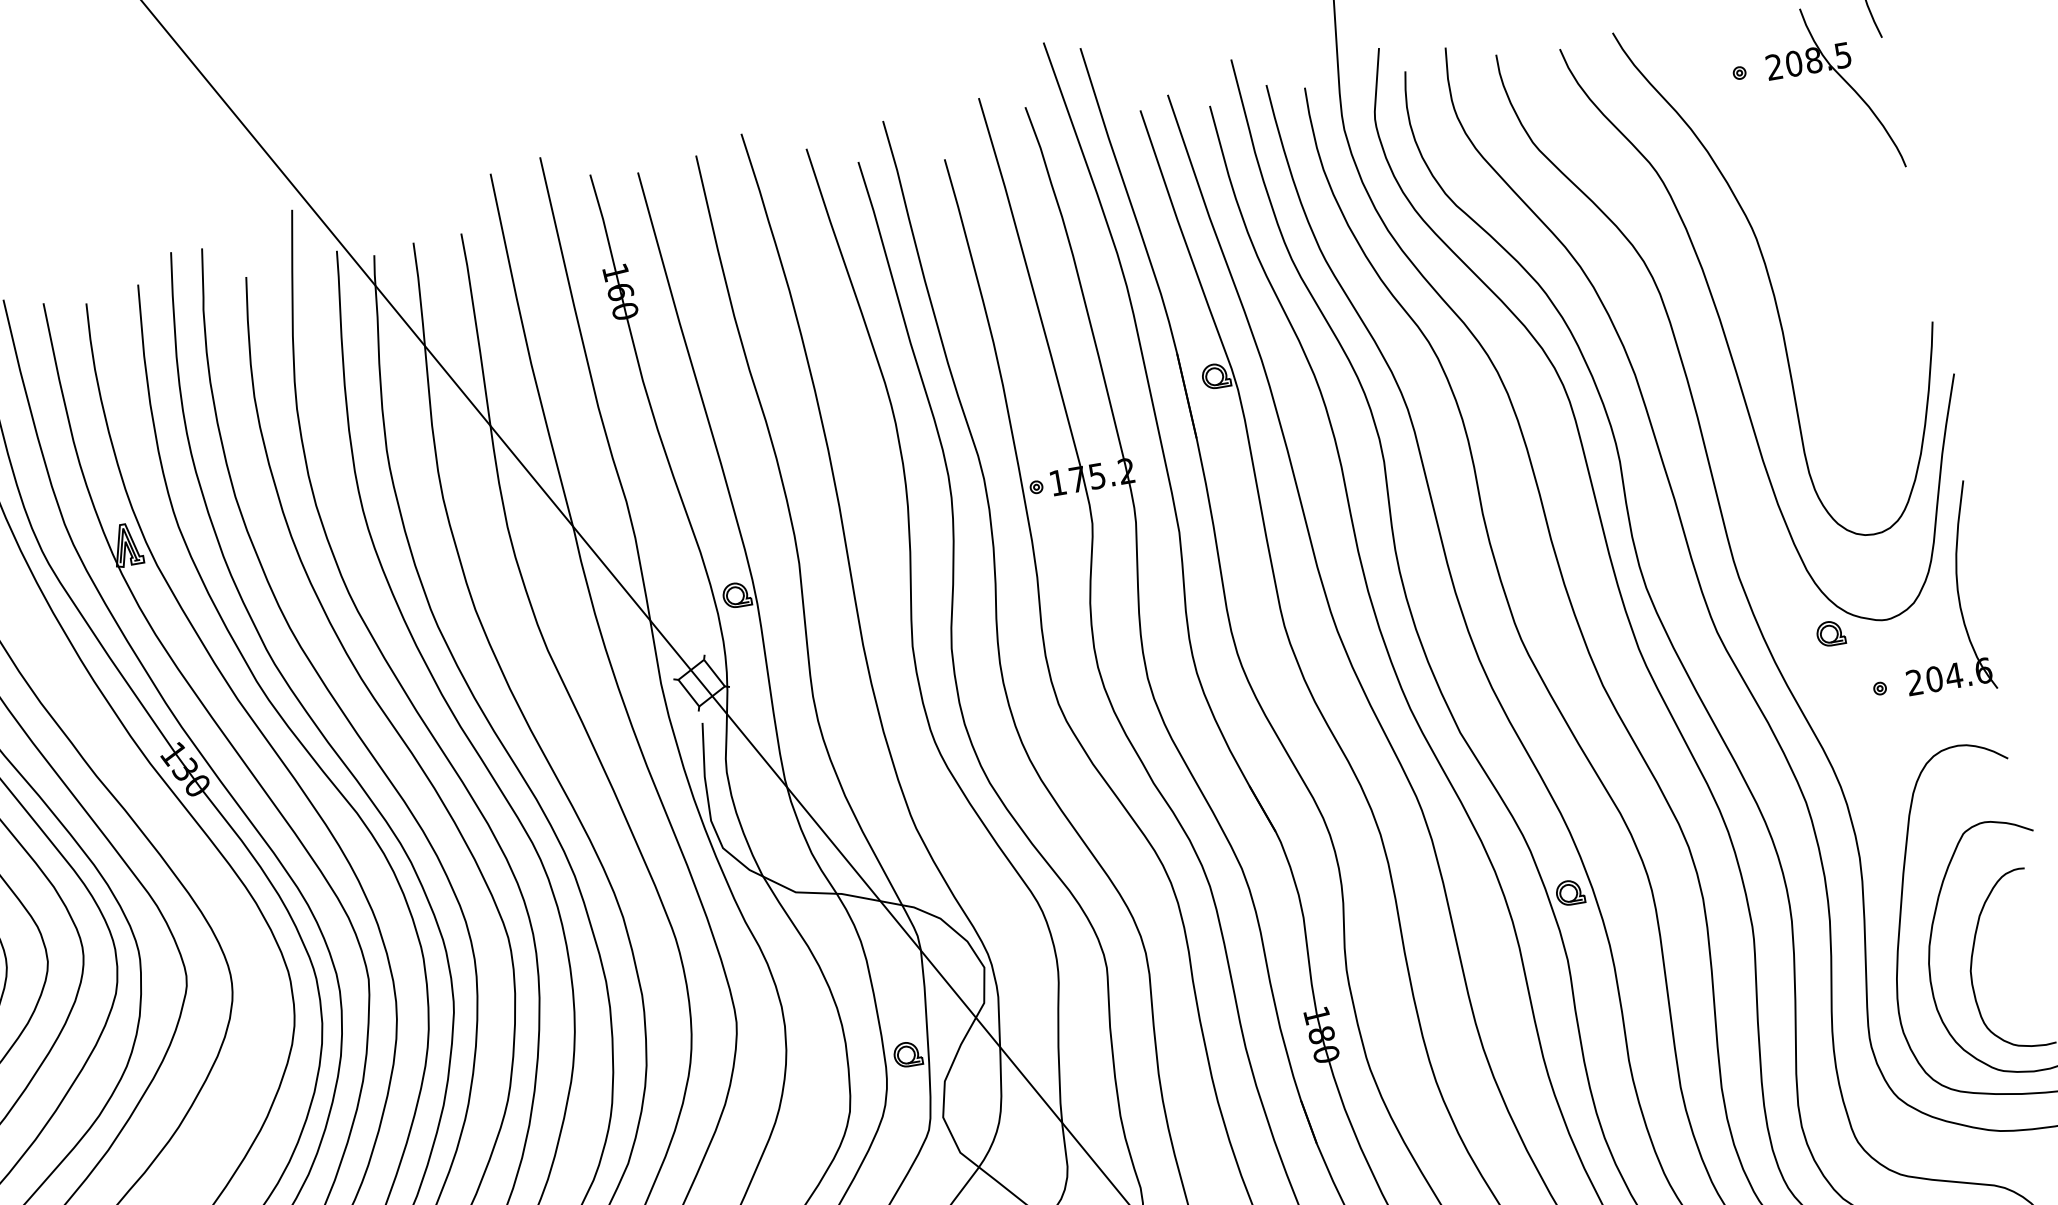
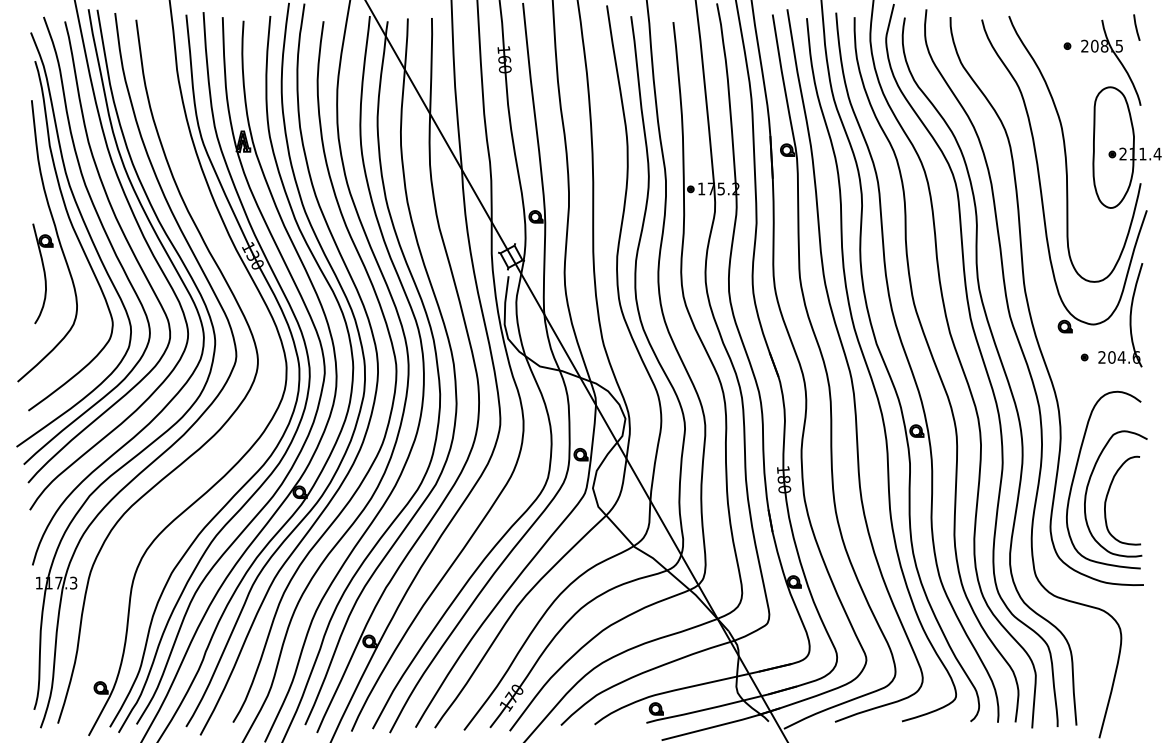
part: (1891, 255) -> (1126, 147), added

